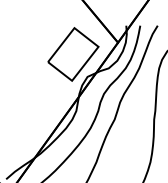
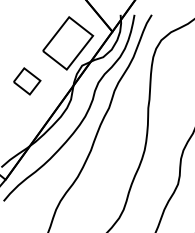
part: (32, 92) -> (27, 81), added

